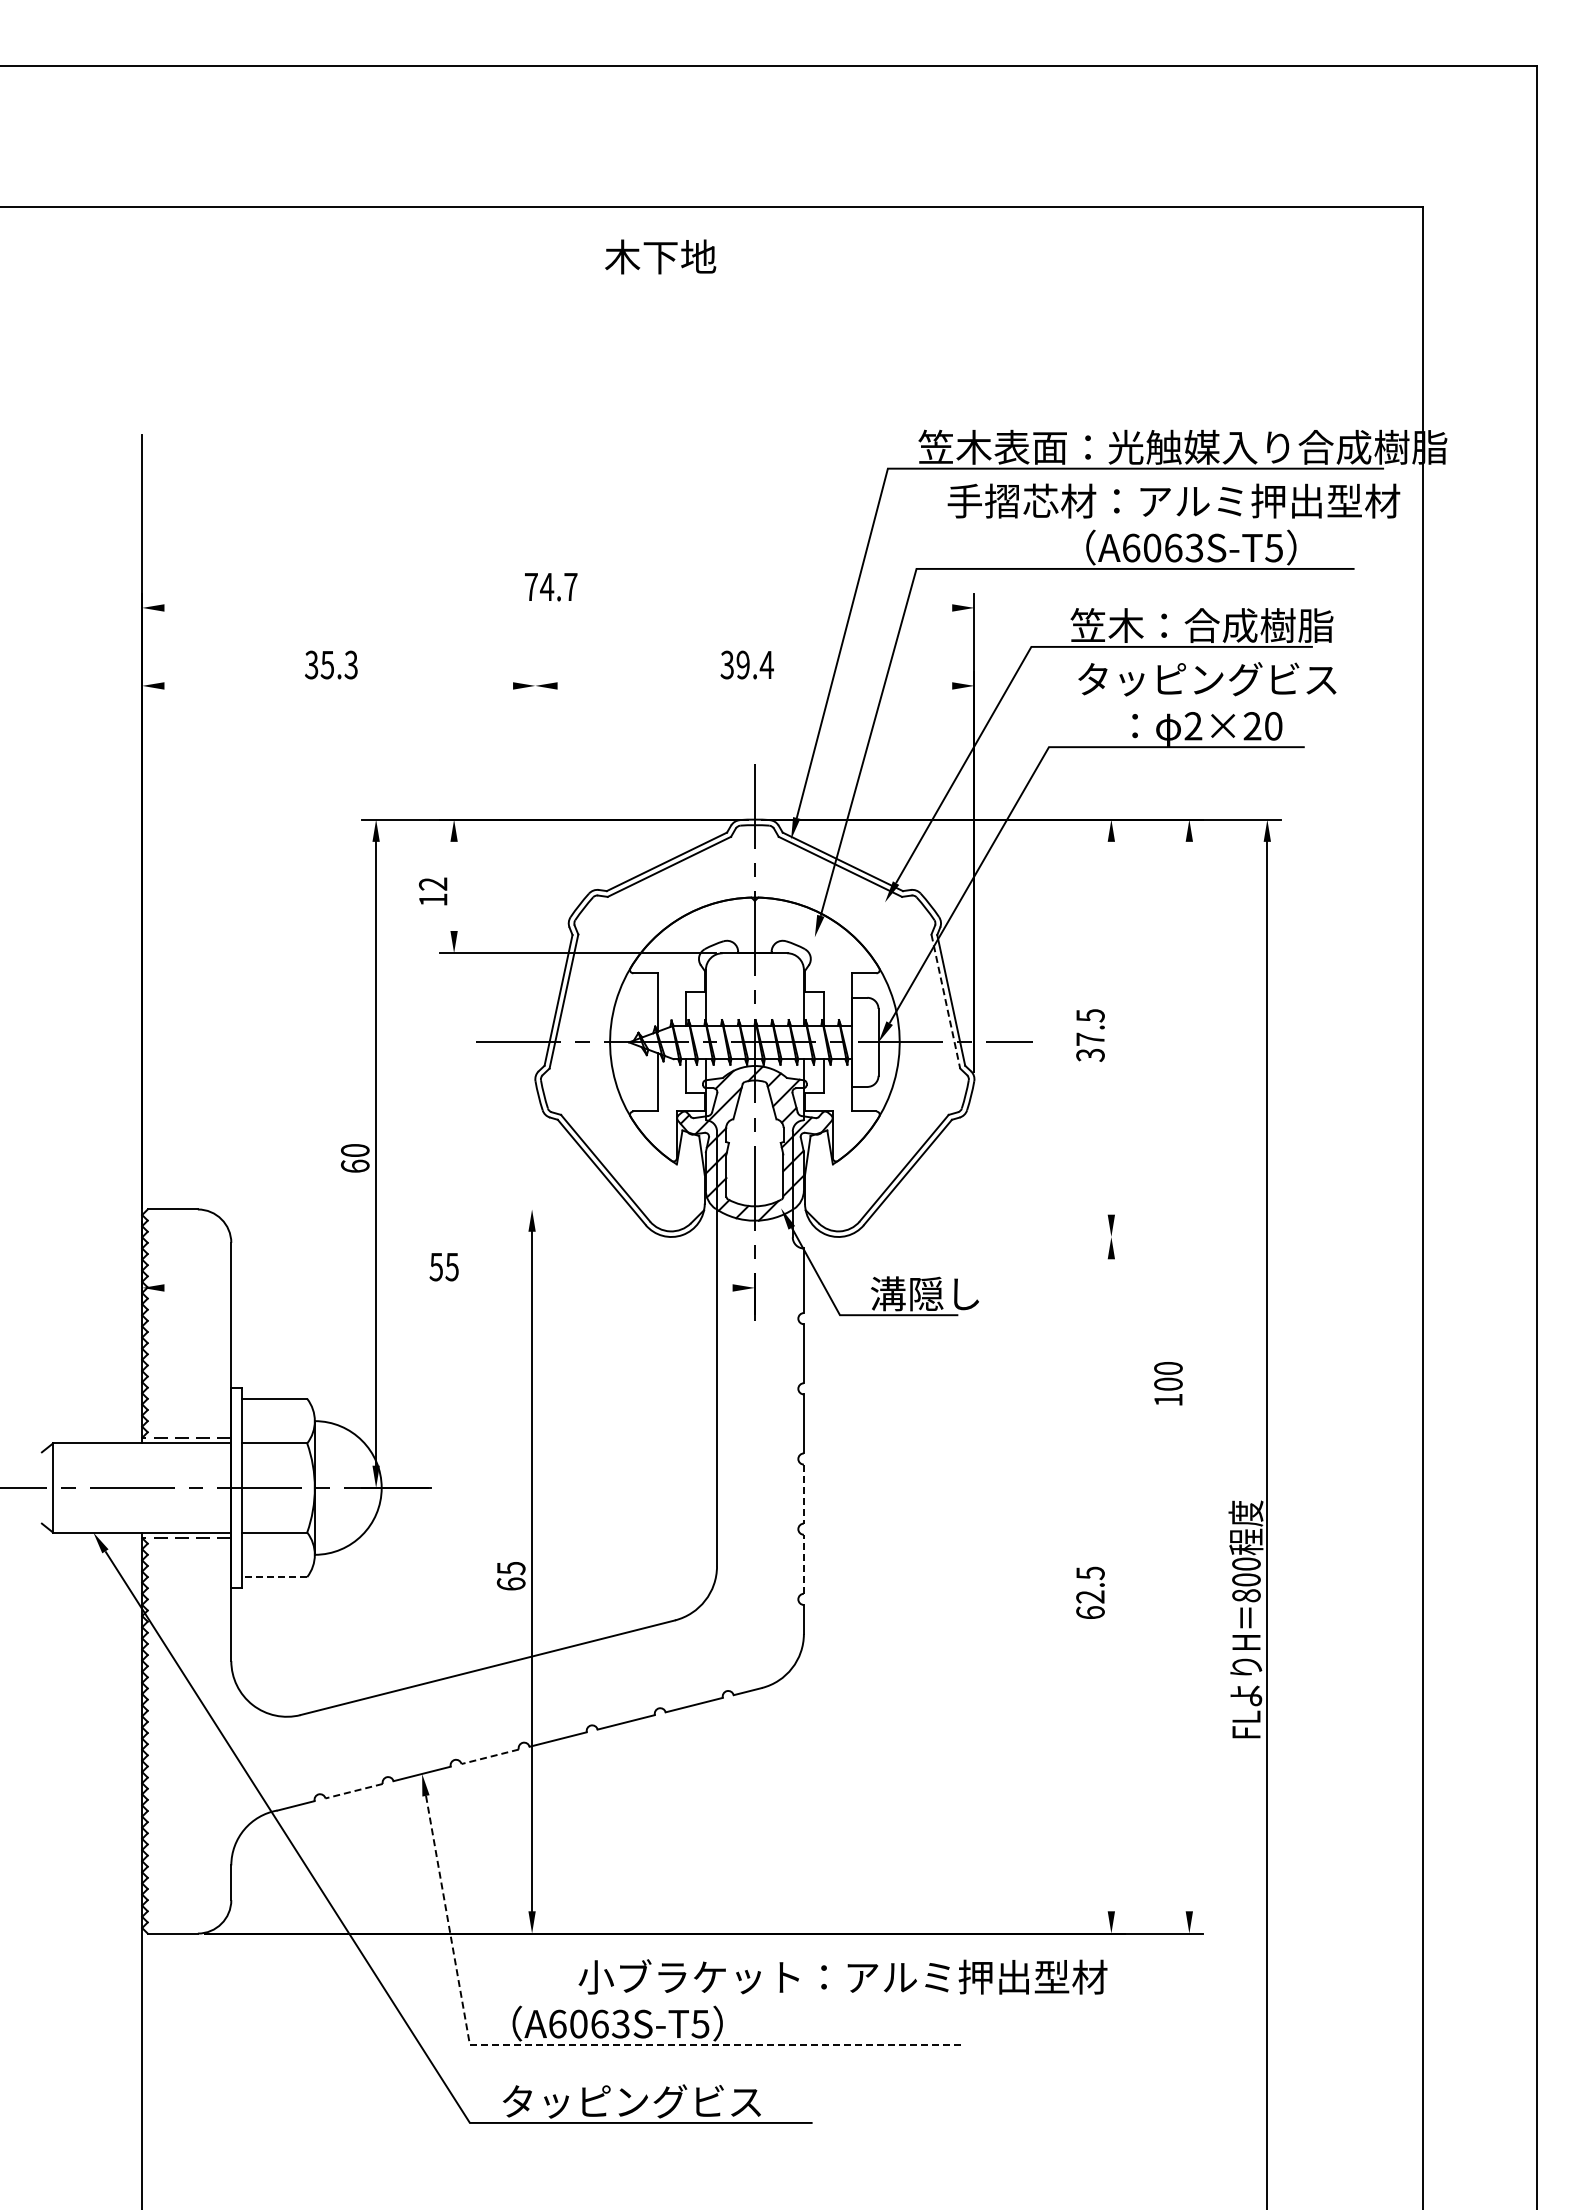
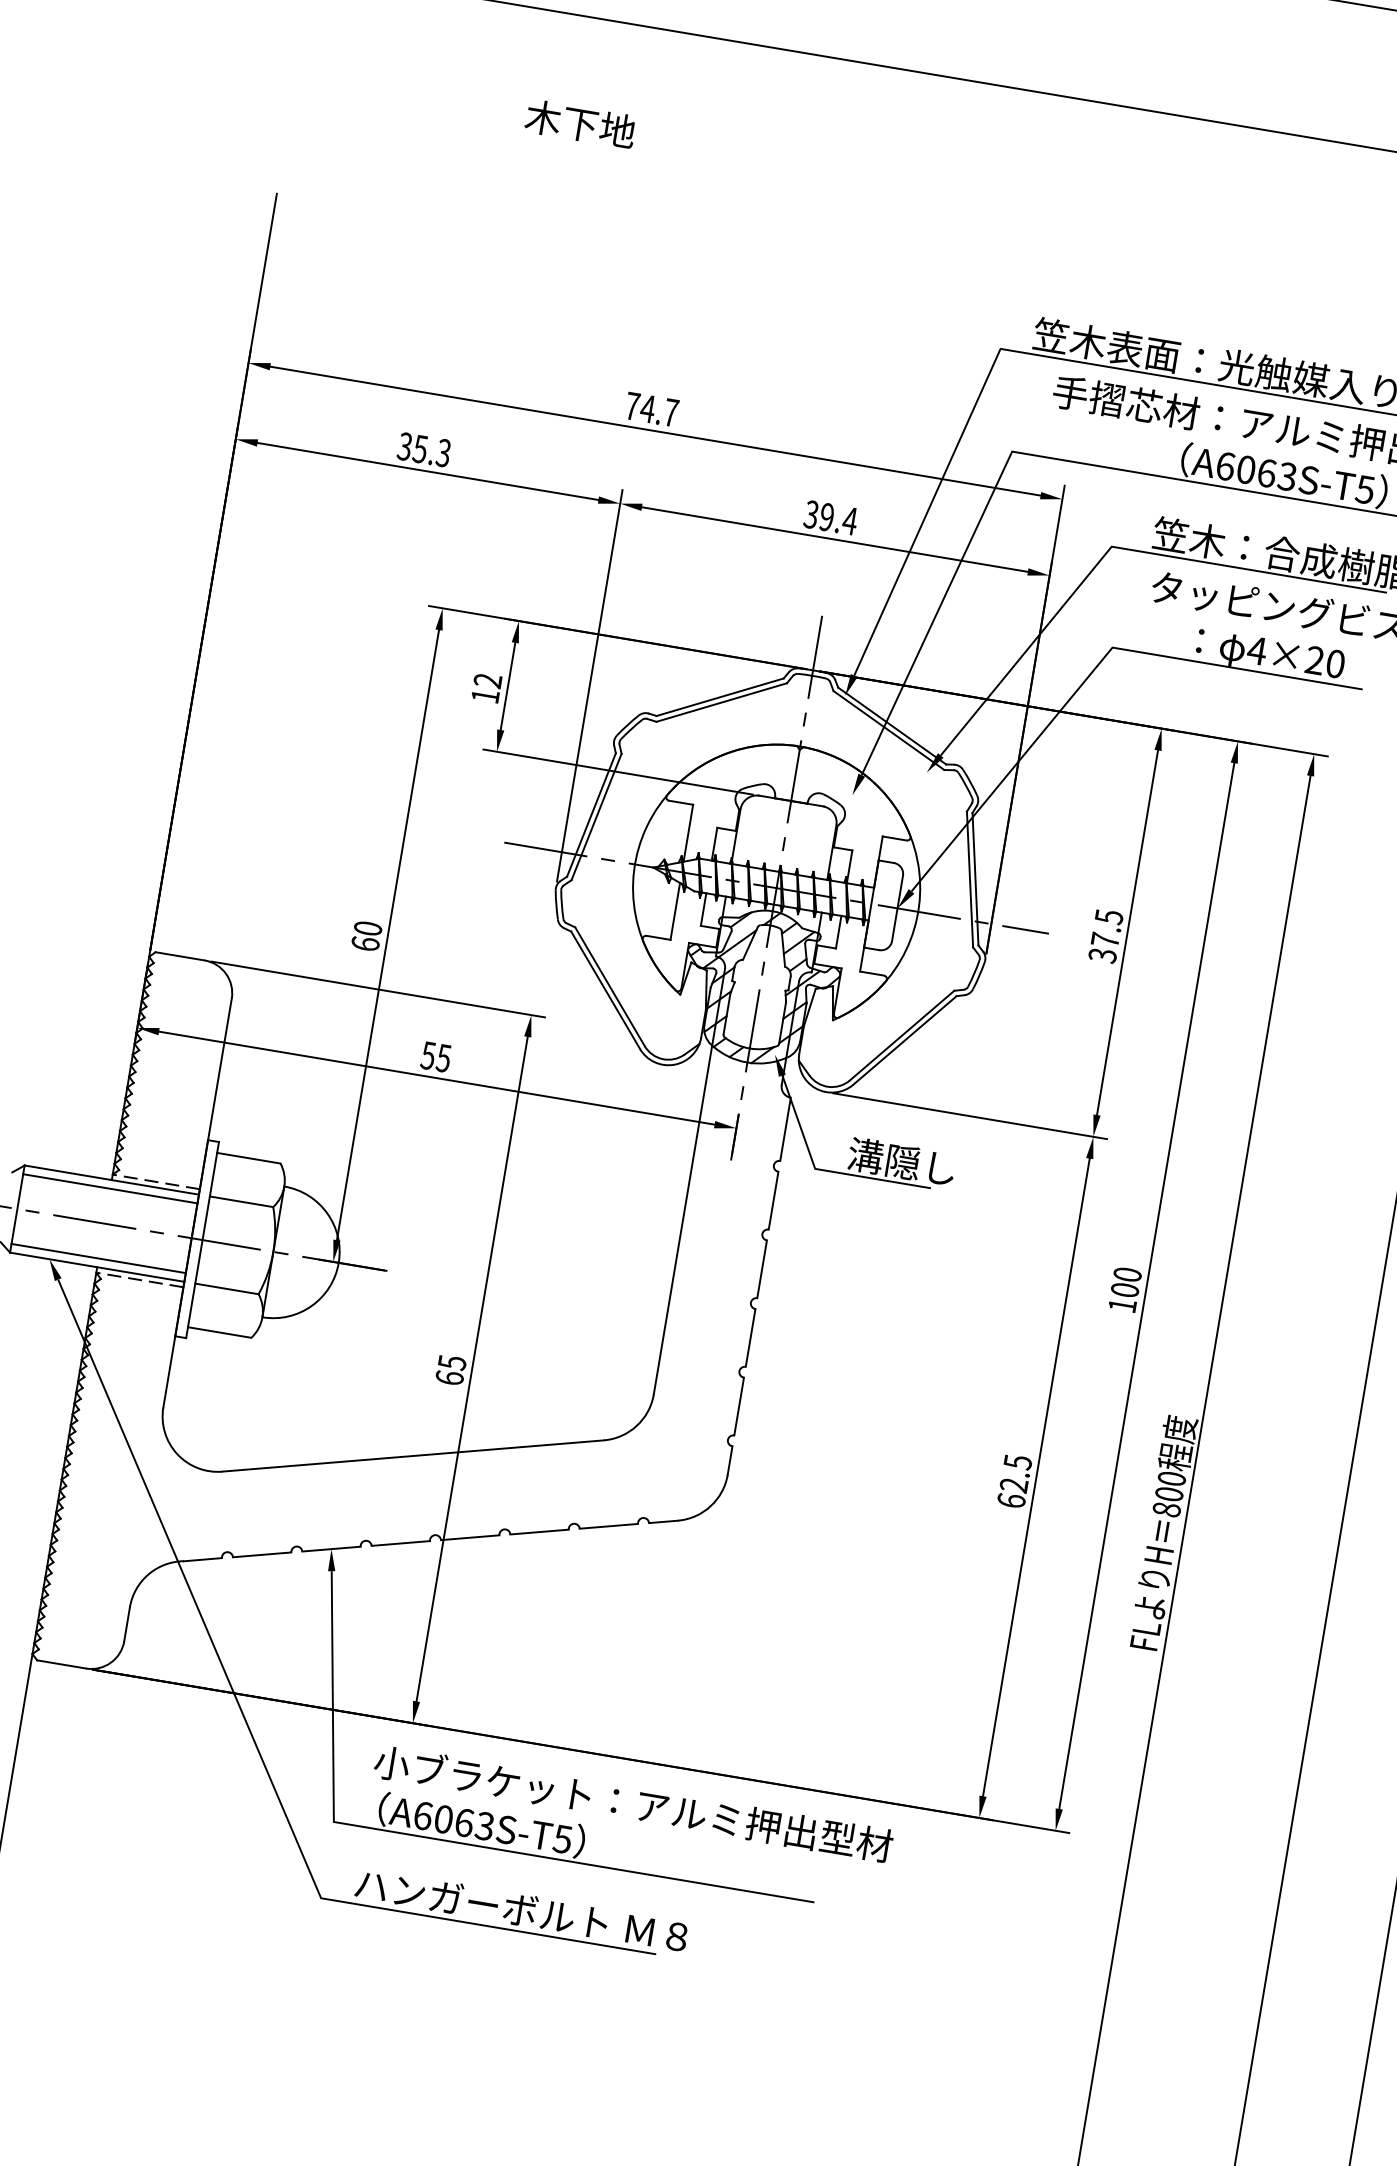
text: (660, 256) -> (580, 123), moved
line: (558, 607) -> (655, 430), added
line: (338, 685) -> (427, 471), added
line: (754, 685) -> (834, 539), added
text: (1192, 726) -> (1256, 650), 2×20 -> 4×20
line: (535, 872) -> (589, 686), added
line: (454, 885) -> (508, 685), added
line: (945, 1001) -> (969, 879), dashed -> solid
line: (1111, 1027) -> (1127, 931), added
line: (375, 1209) -> (378, 989), added
line: (985, 1237) -> (970, 1116), added
line: (448, 1287) -> (436, 1077), added
line: (1189, 1376) -> (1146, 1286), added
line: (142, 1452) -> (110, 1189), added
line: (803, 1494) -> (750, 1338), dashed -> solid
line: (142, 1523) -> (99, 1258), added
line: (803, 1564) -> (738, 1406), dashed -> solid
line: (274, 1577) -> (219, 1332), dashed -> solid
line: (1111, 1585) -> (1036, 1477), added
line: (490, 1756) -> (401, 1543), dashed -> solid
line: (354, 1791) -> (262, 1555), dashed -> solid
text: (842, 1976) -> (633, 1803), moved
line: (588, 2044) -> (449, 1840), dashed -> solid
text: (671, 2101) -> (521, 1910), タッピングビス -> ハンガーボルト Ｍ８

